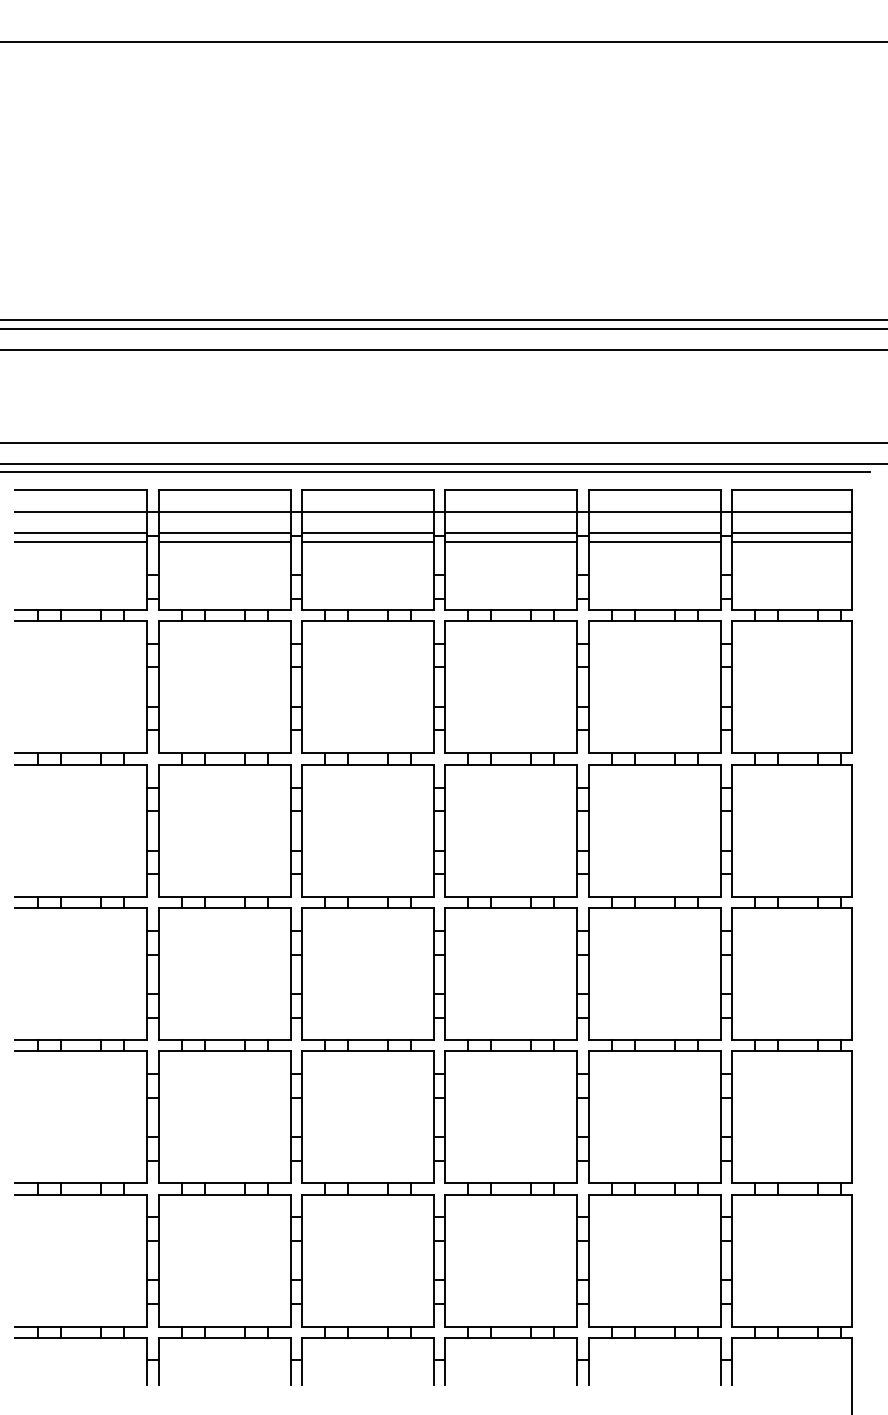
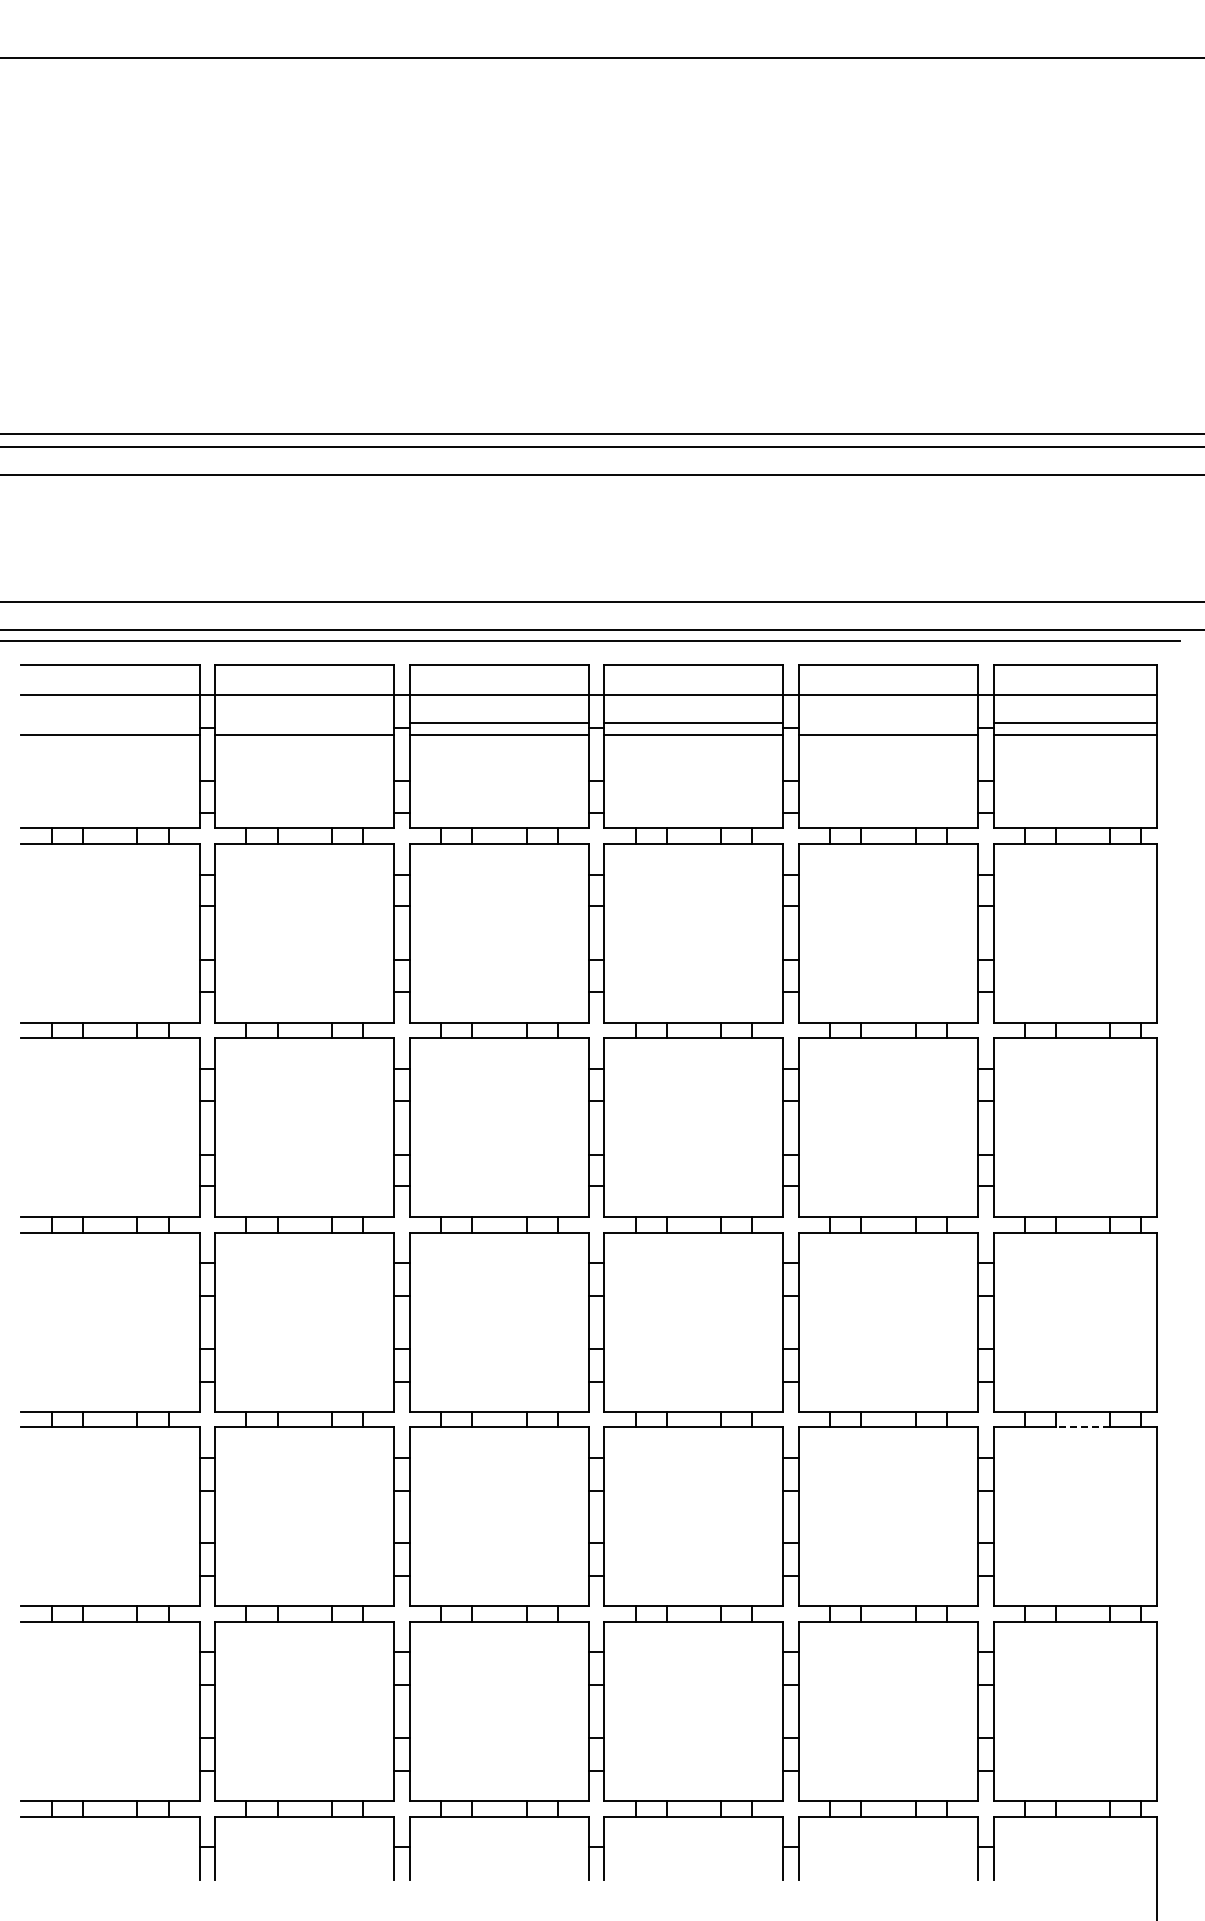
line: (80, 532) -> (109, 723), removed
line: (224, 532) -> (304, 723), removed
line: (654, 532) -> (888, 723), removed
line: (797, 1051) -> (1082, 1427), solid -> dashed

